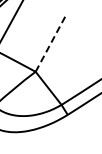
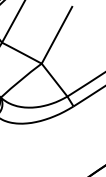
line: (51, 42) -> (57, 34), dashed -> solid

